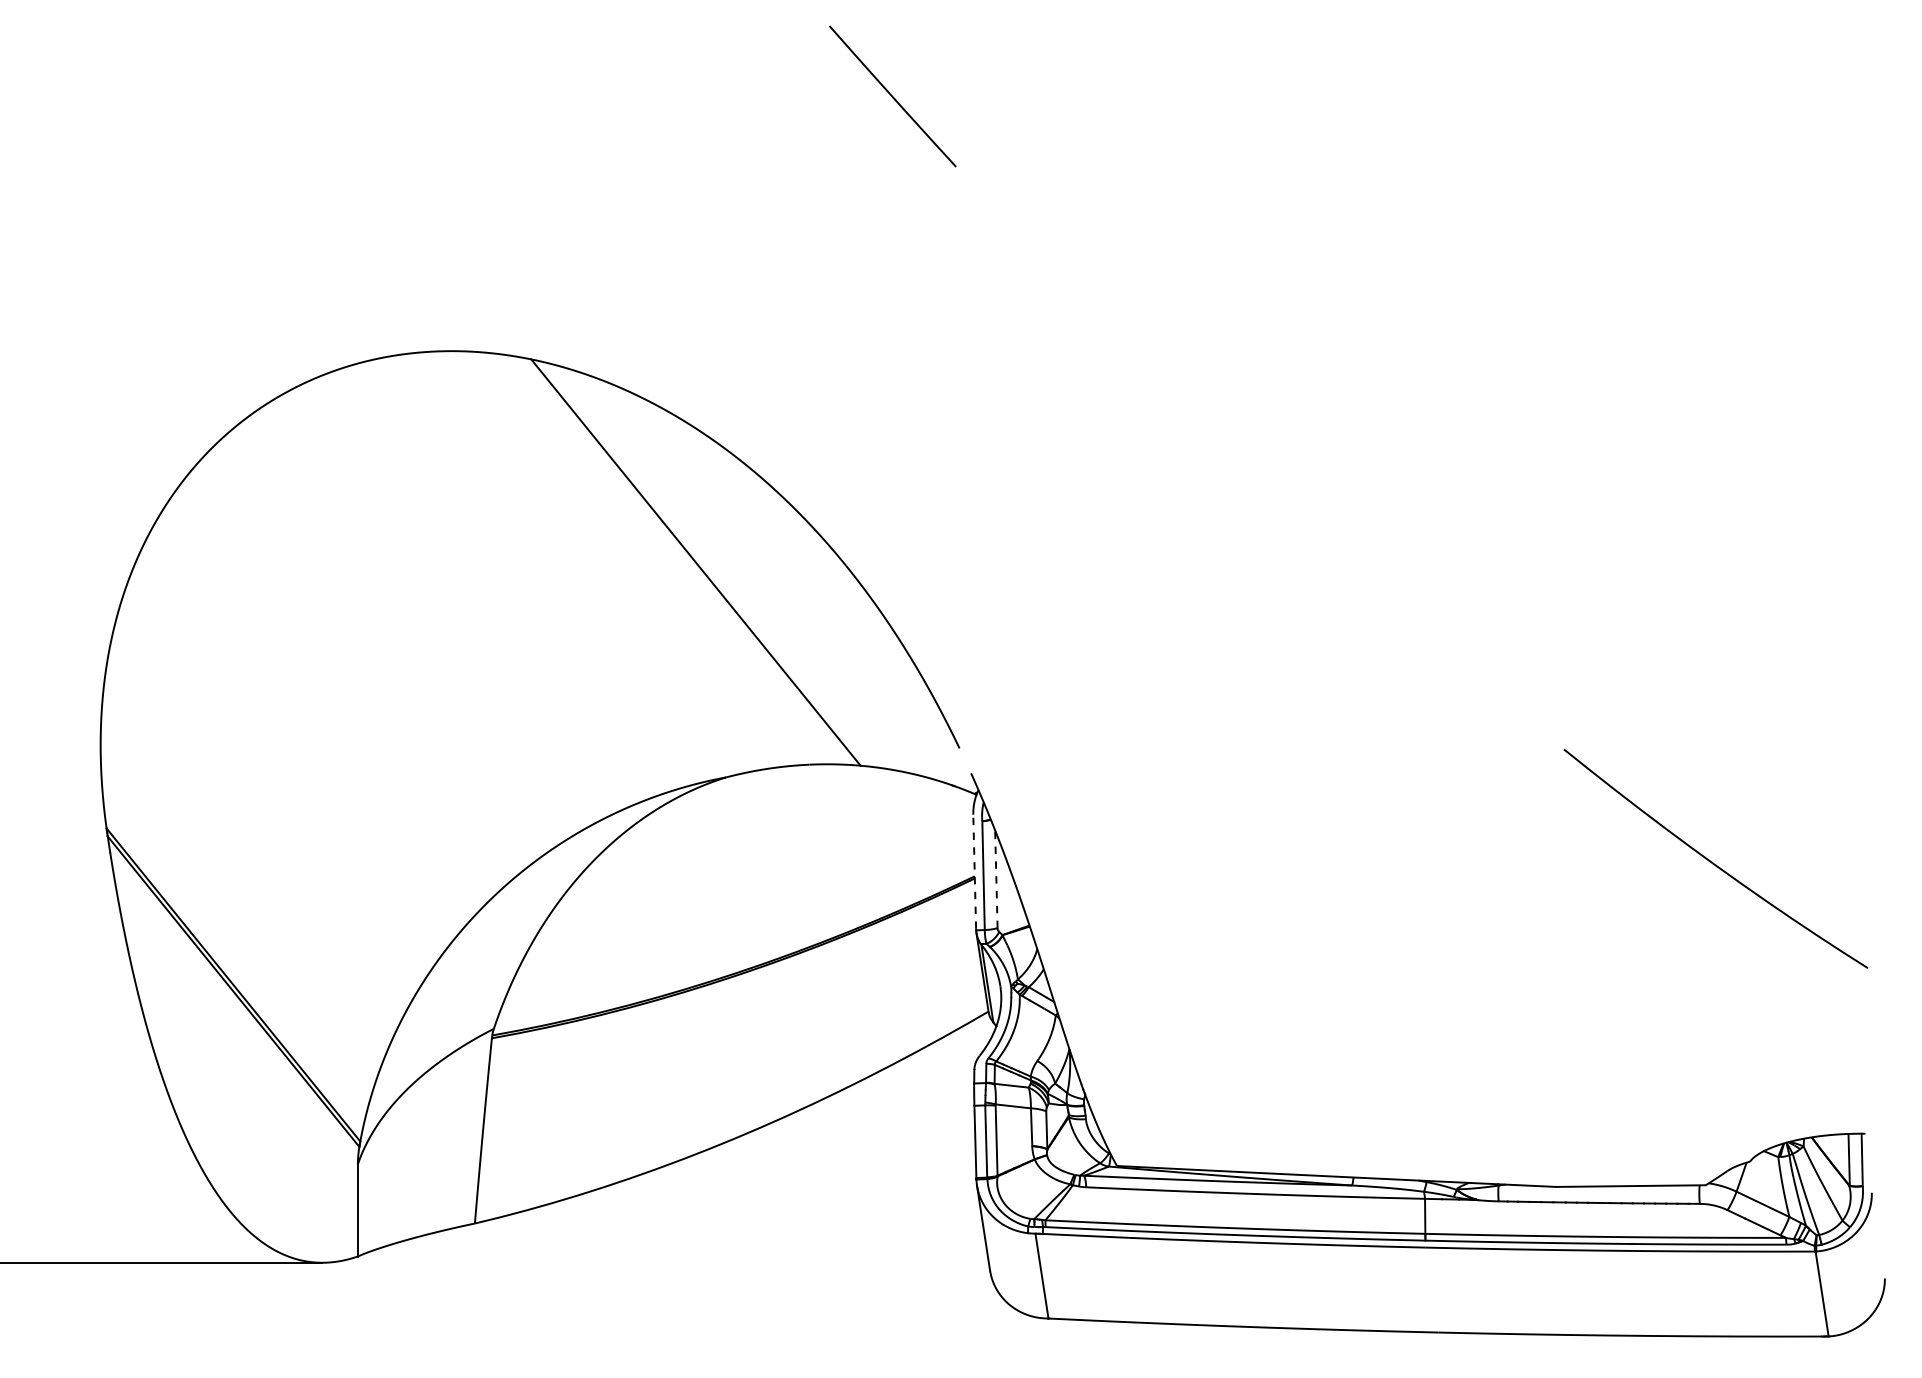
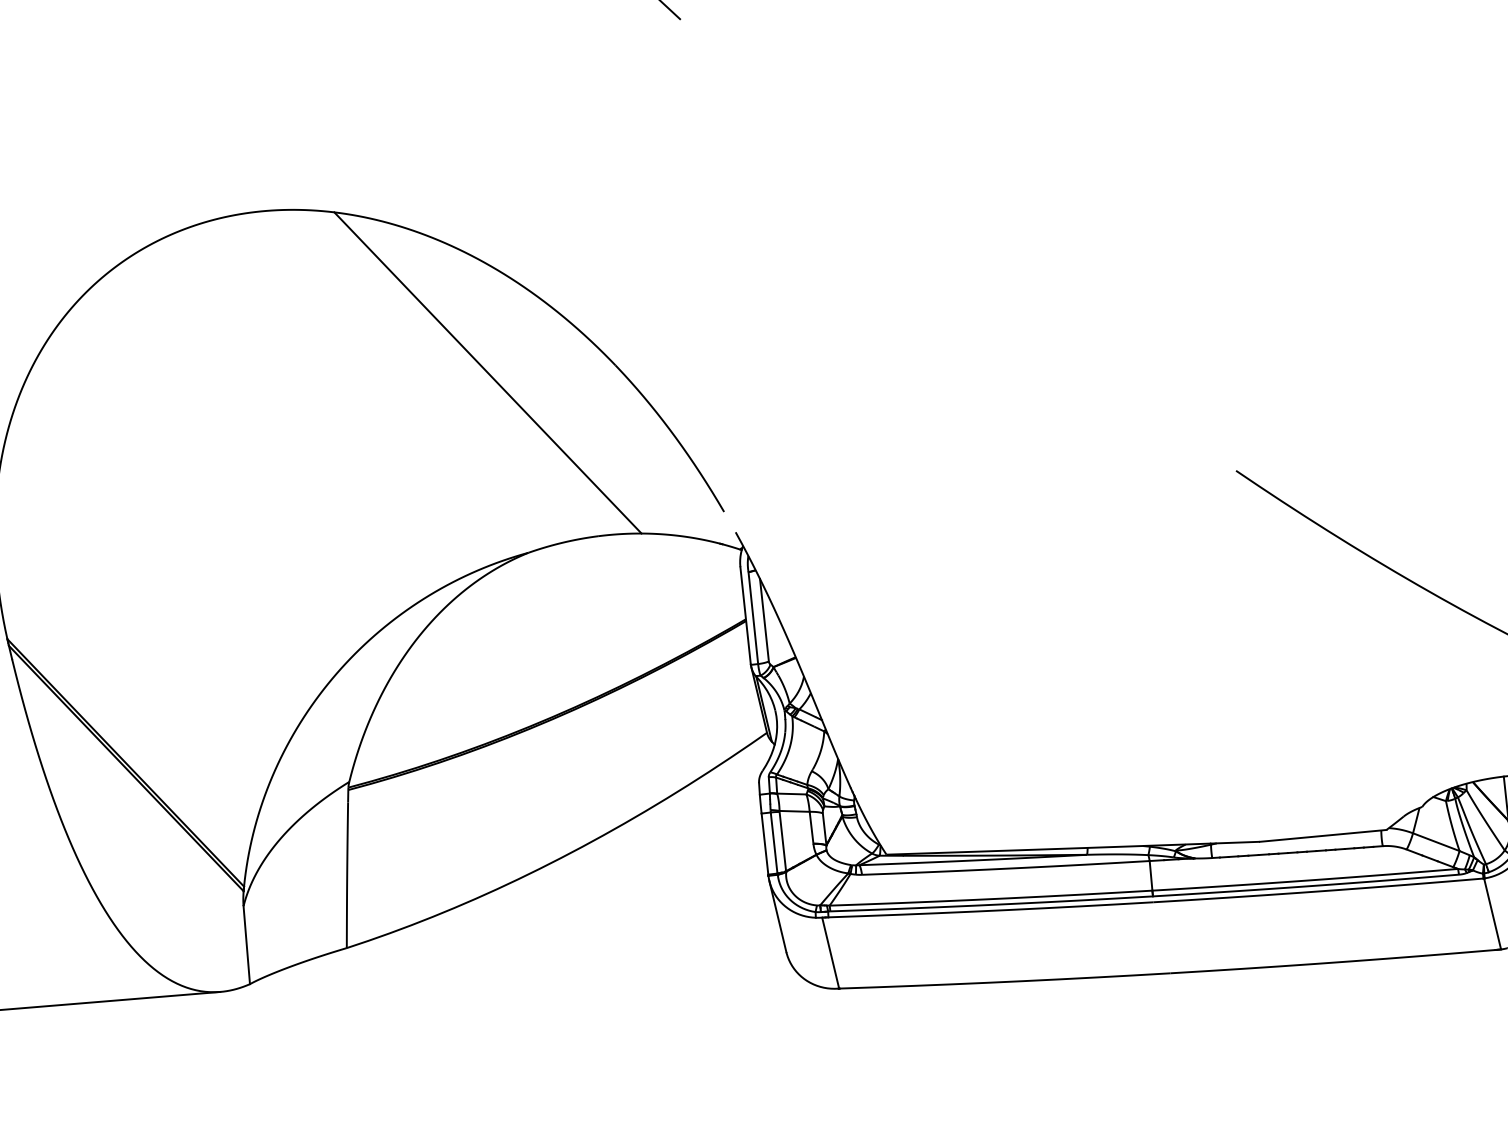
line: (974, 871) -> (745, 615), dashed -> solid
line: (996, 879) -> (764, 620), dashed -> solid

